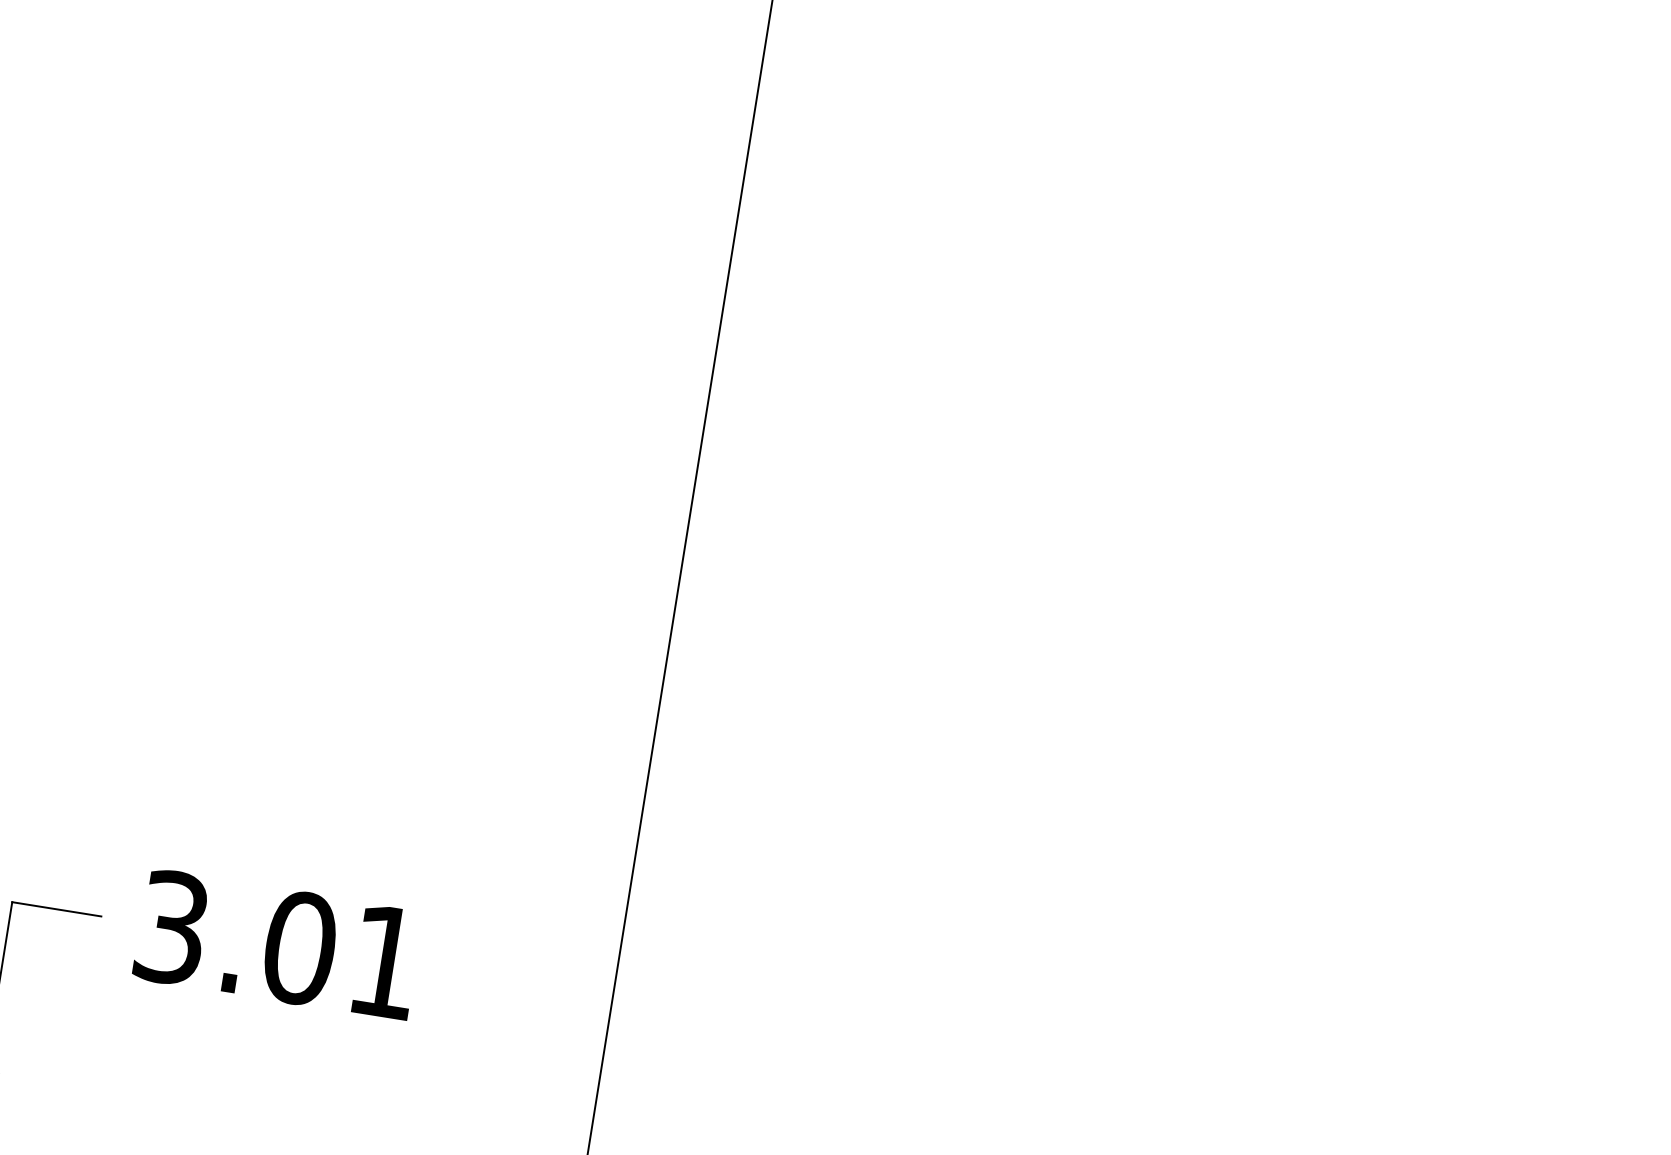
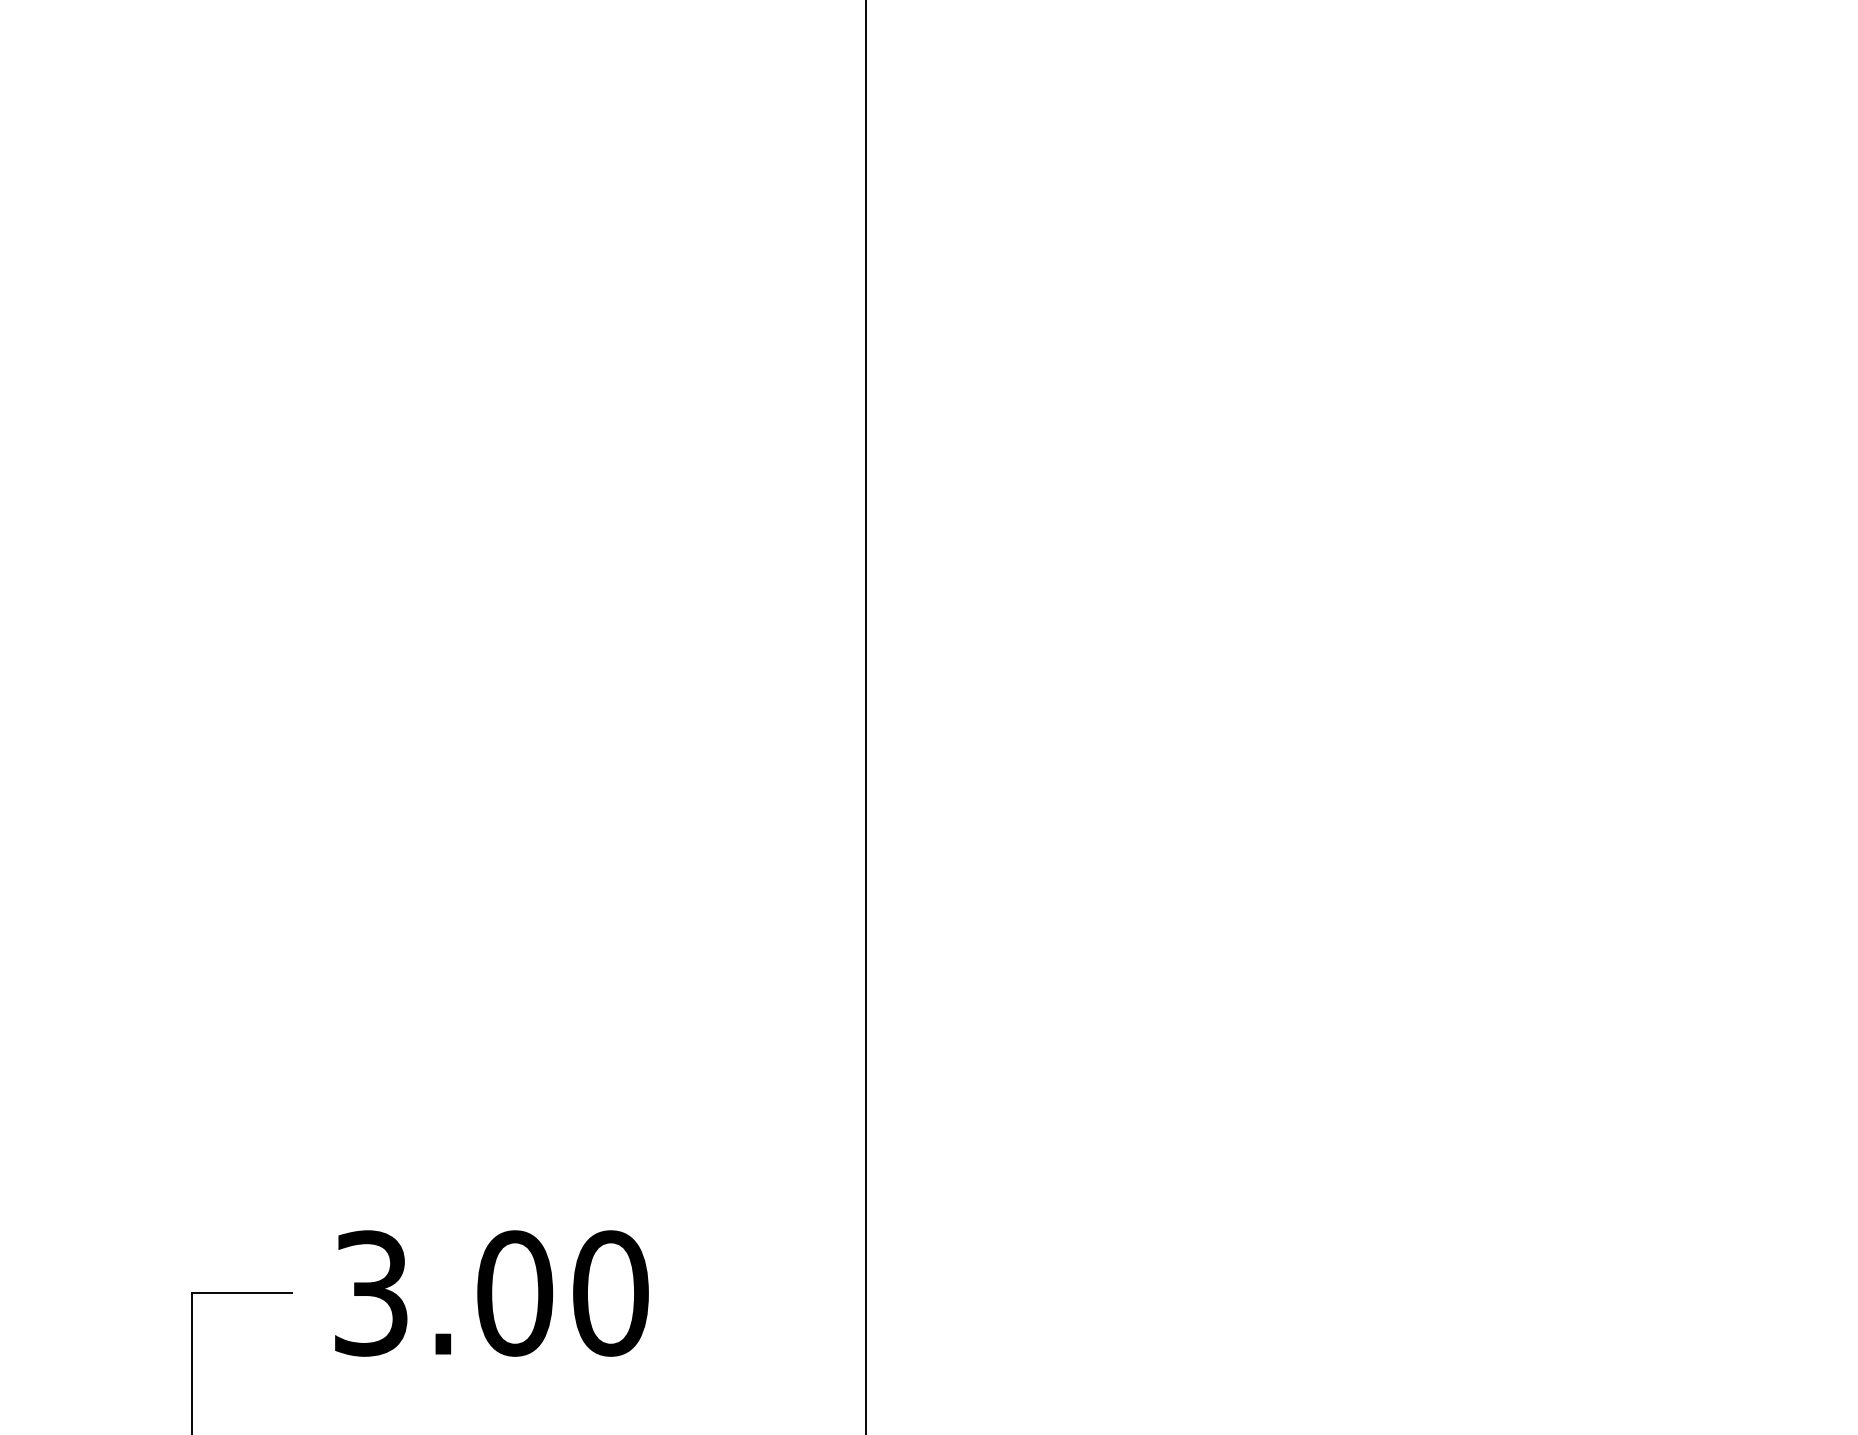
text: (385, 961) -> (610, 1293), 3.01 -> 3.00

